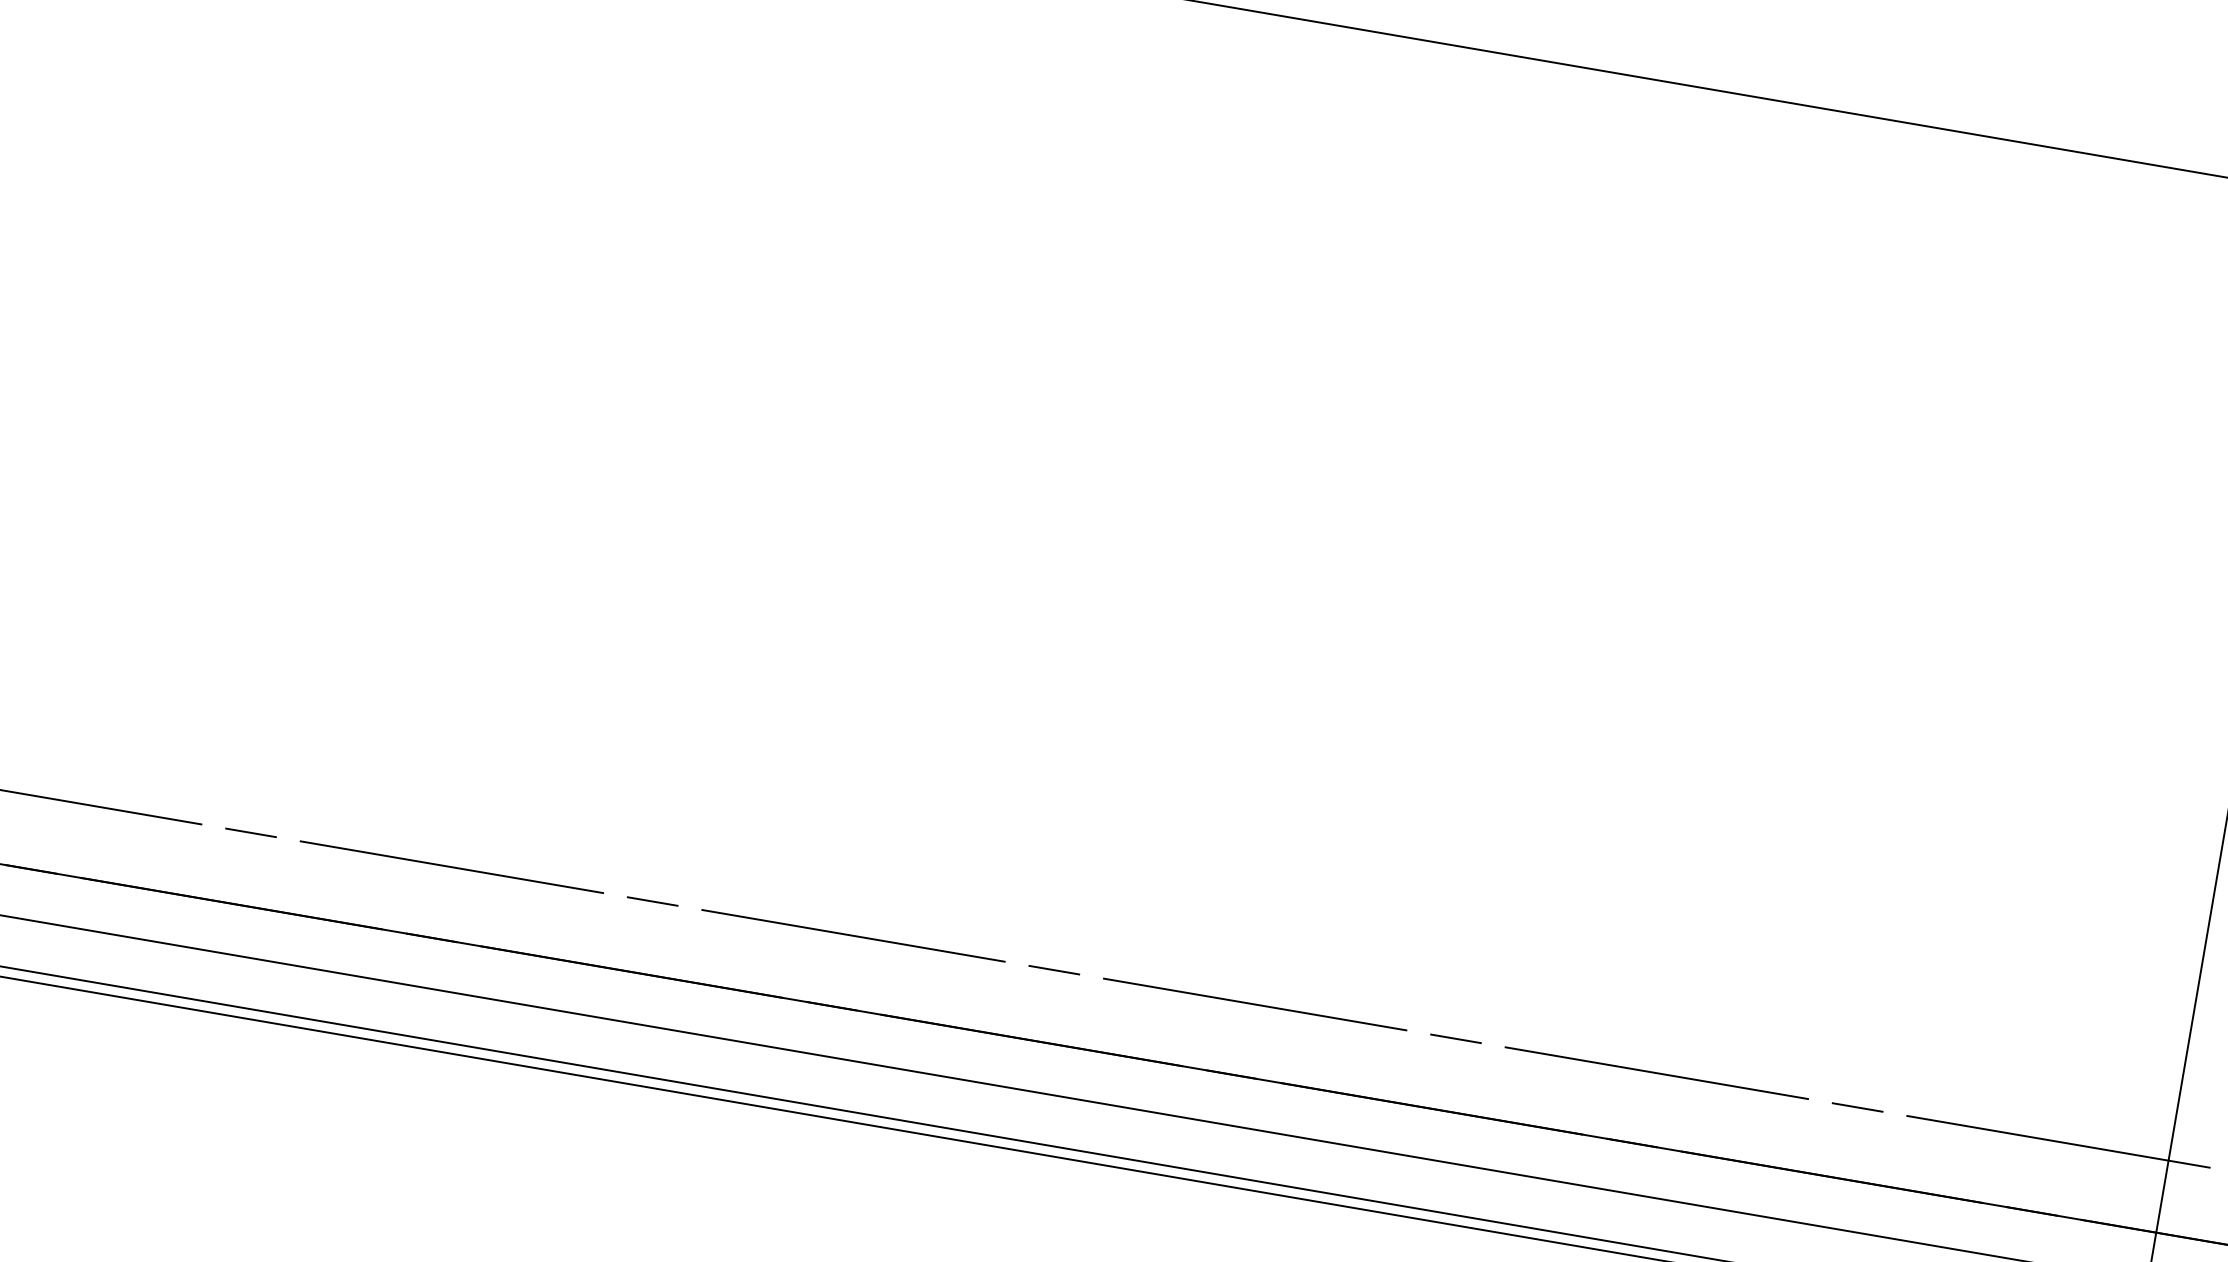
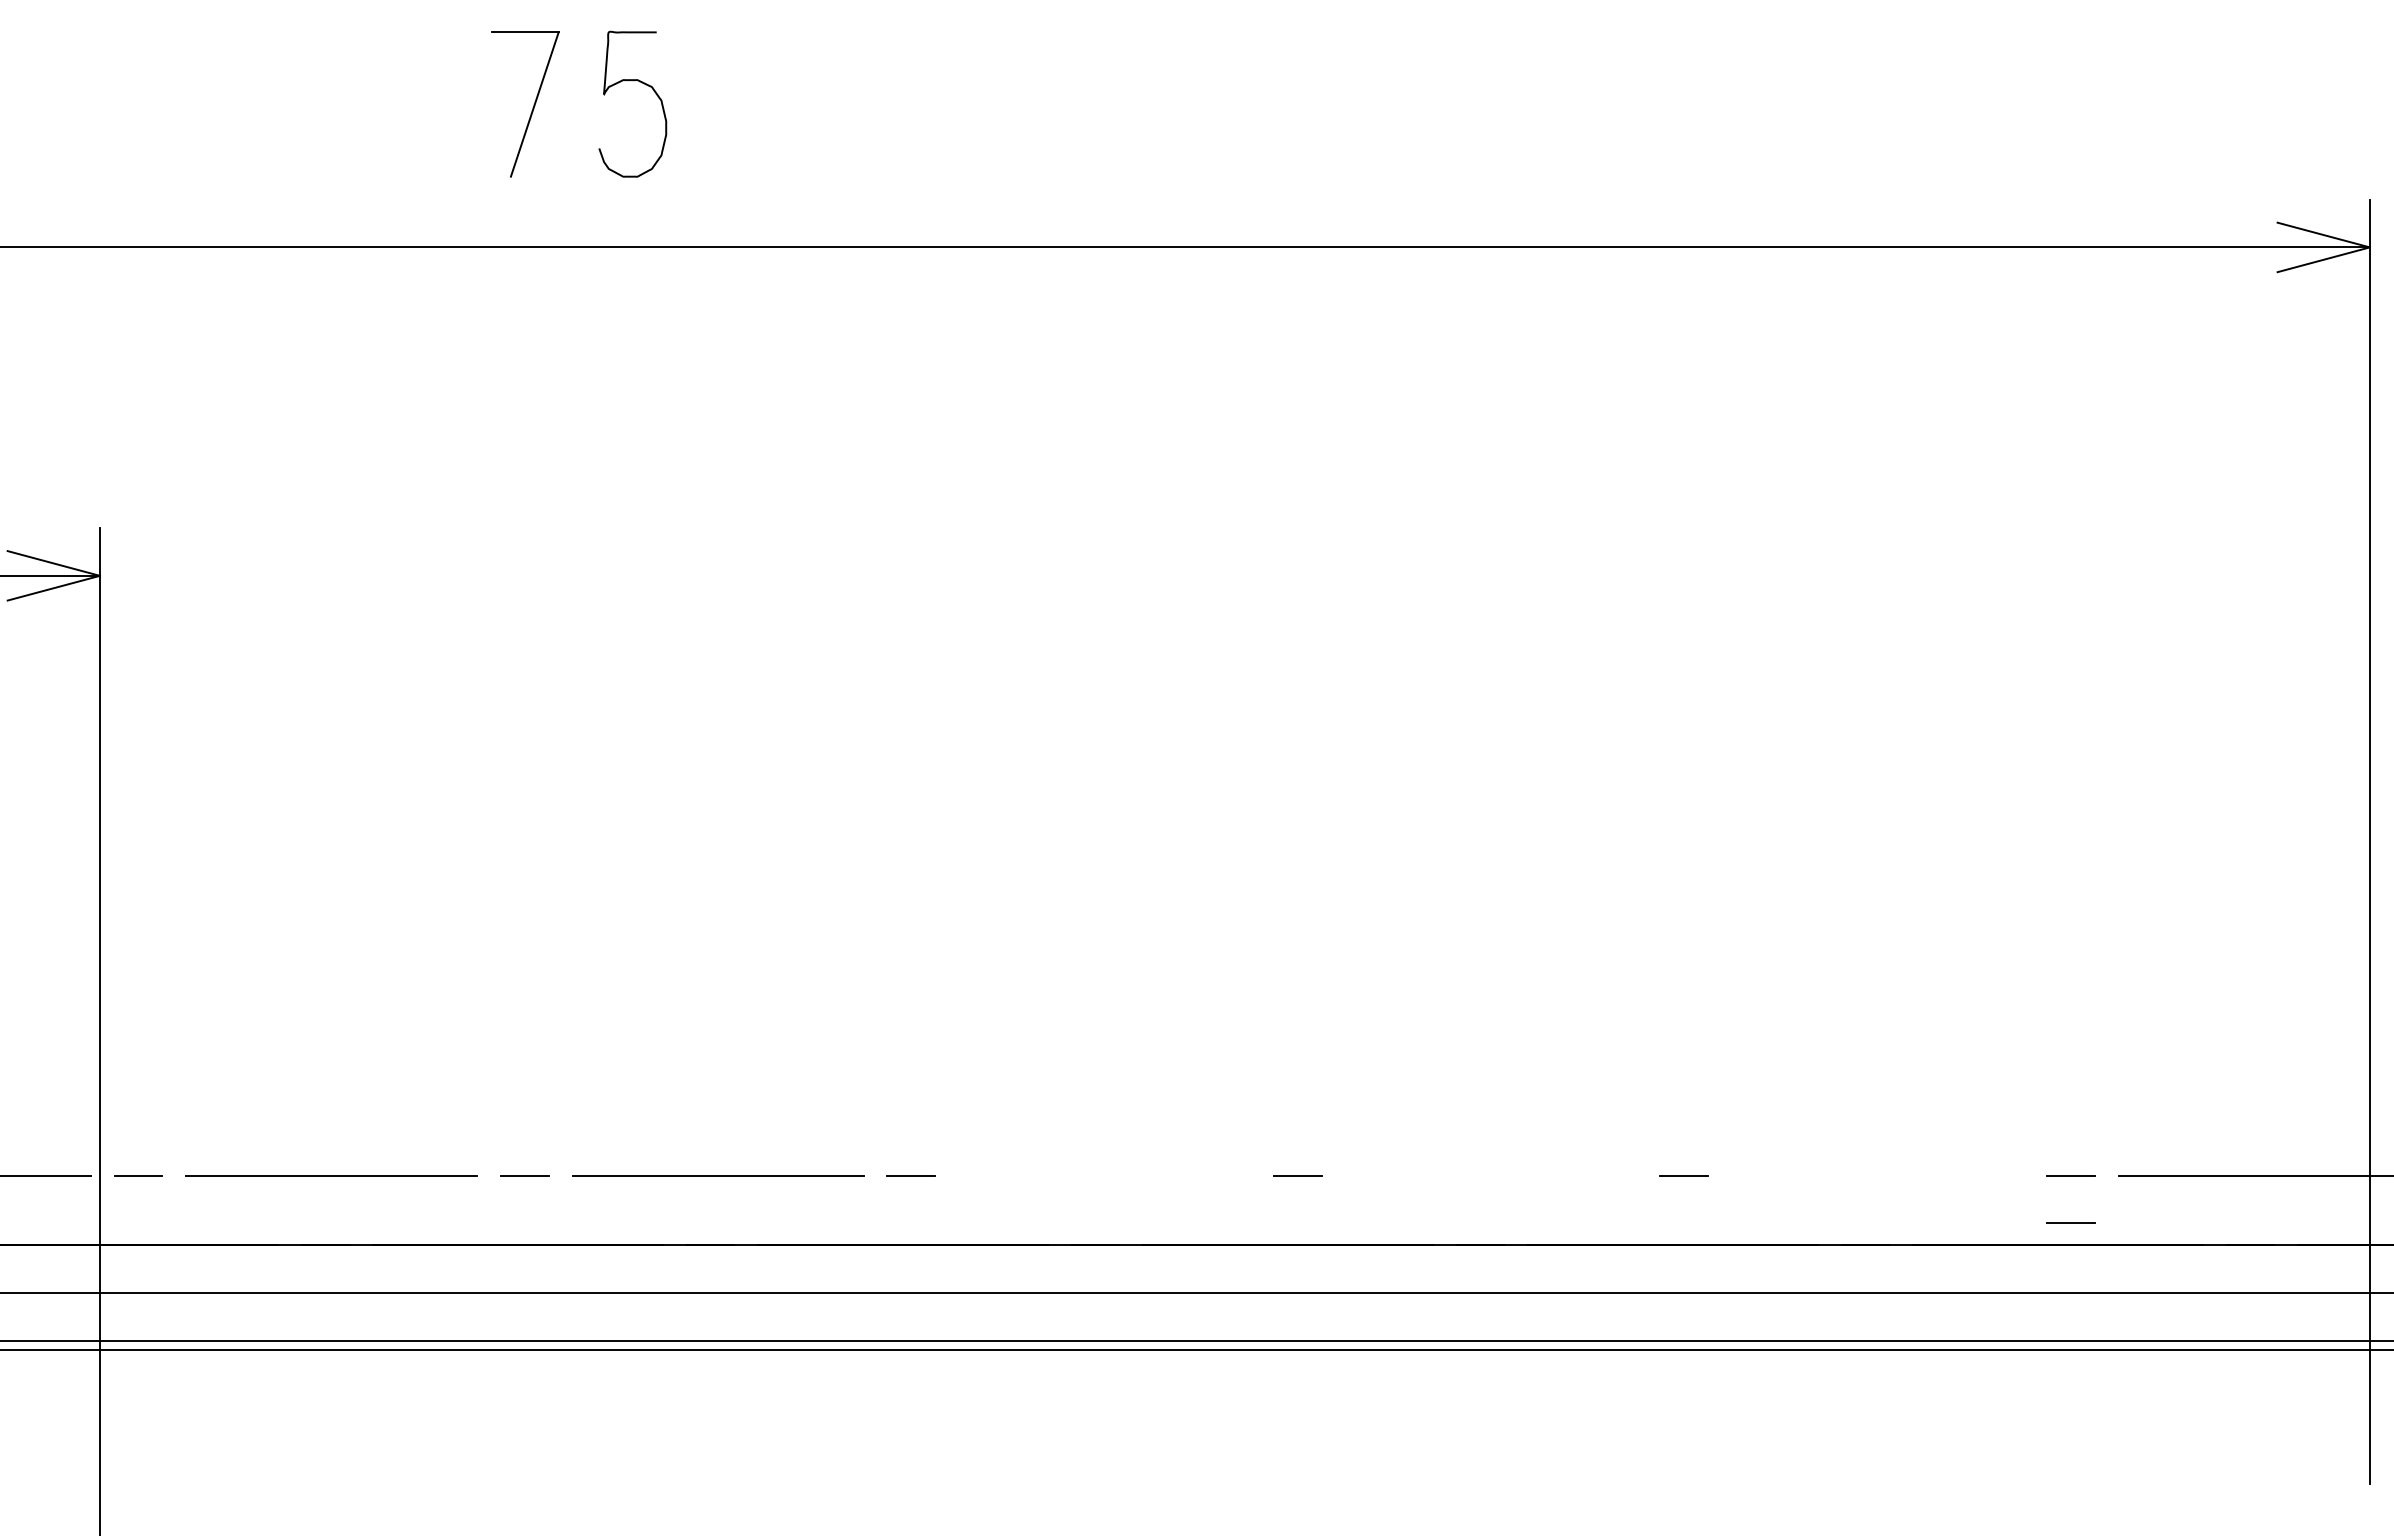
line: (853, 935) -> (1104, 1175), removed
line: (1254, 1004) -> (1490, 1175), removed
line: (1656, 1072) -> (1877, 1175), removed
line: (1849, 1156) -> (2070, 1222), added

